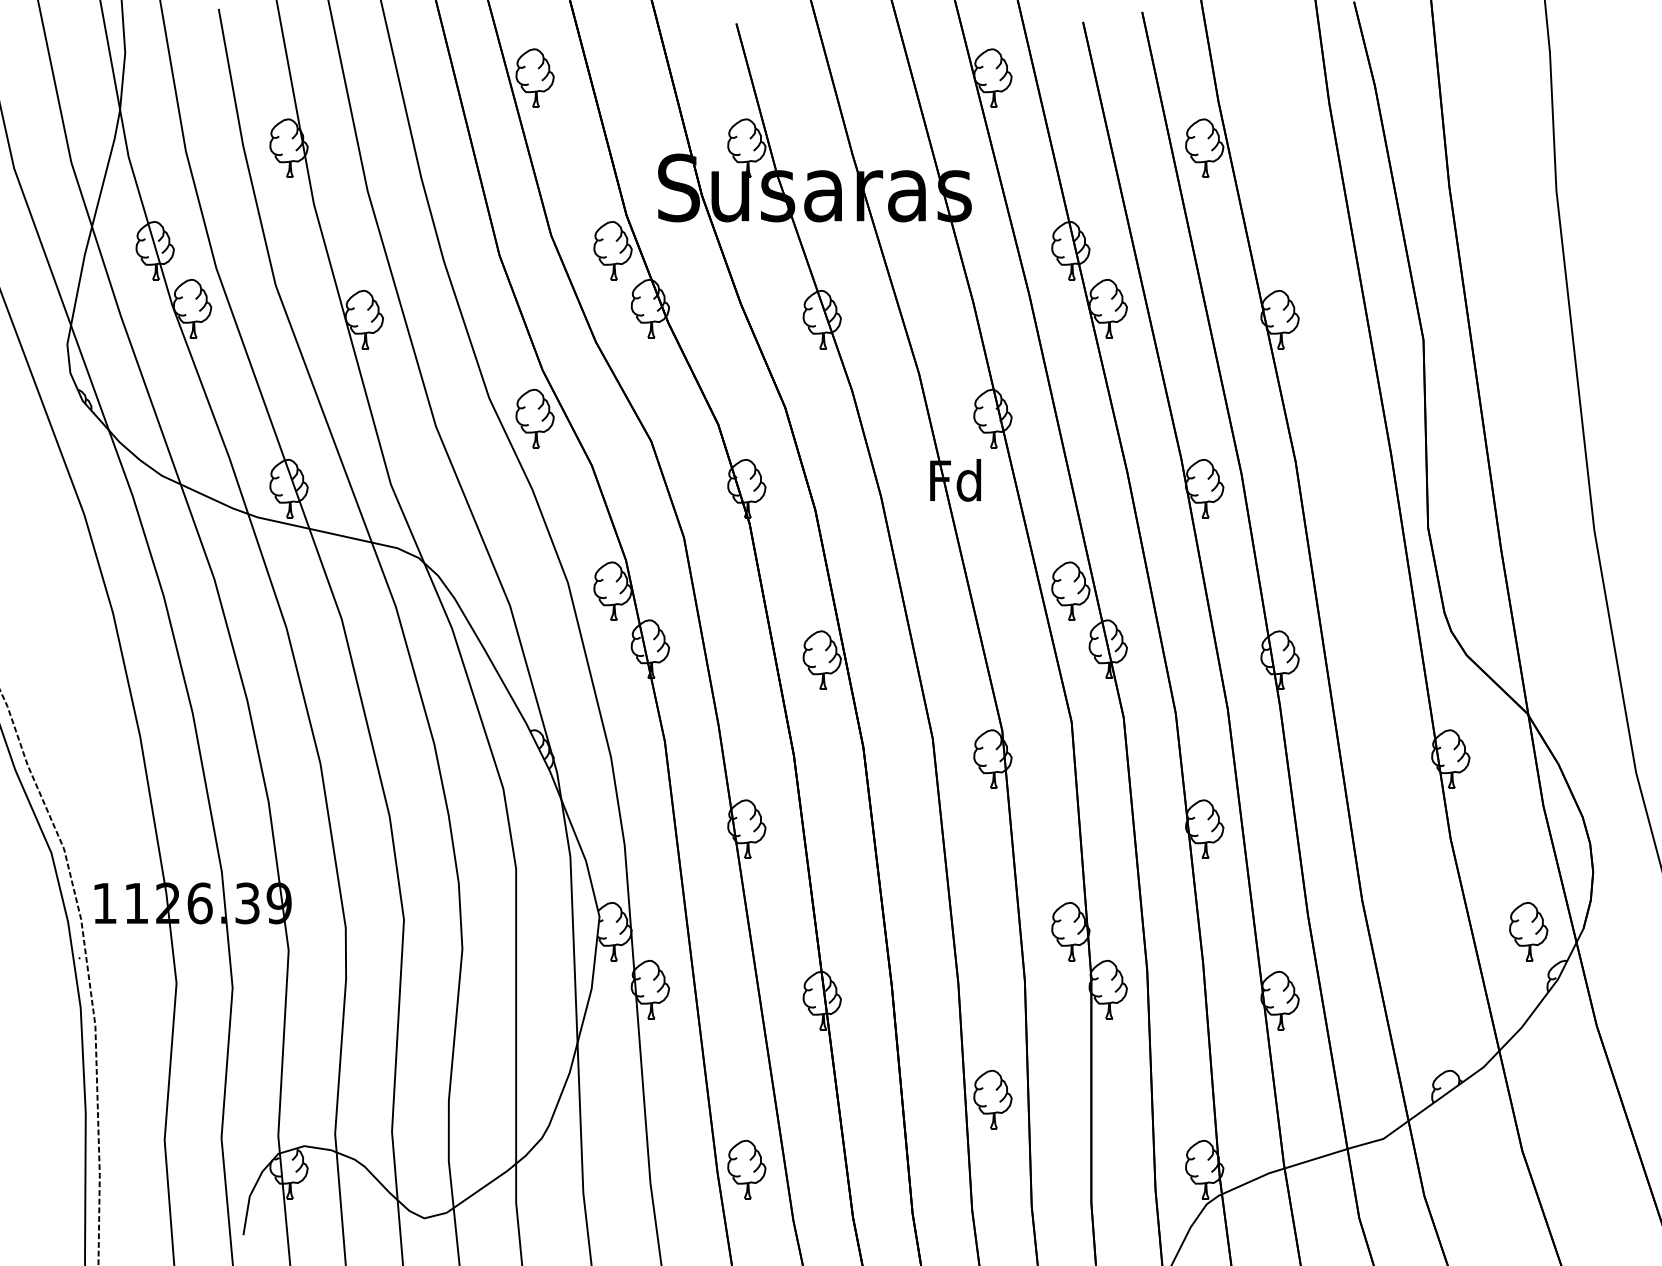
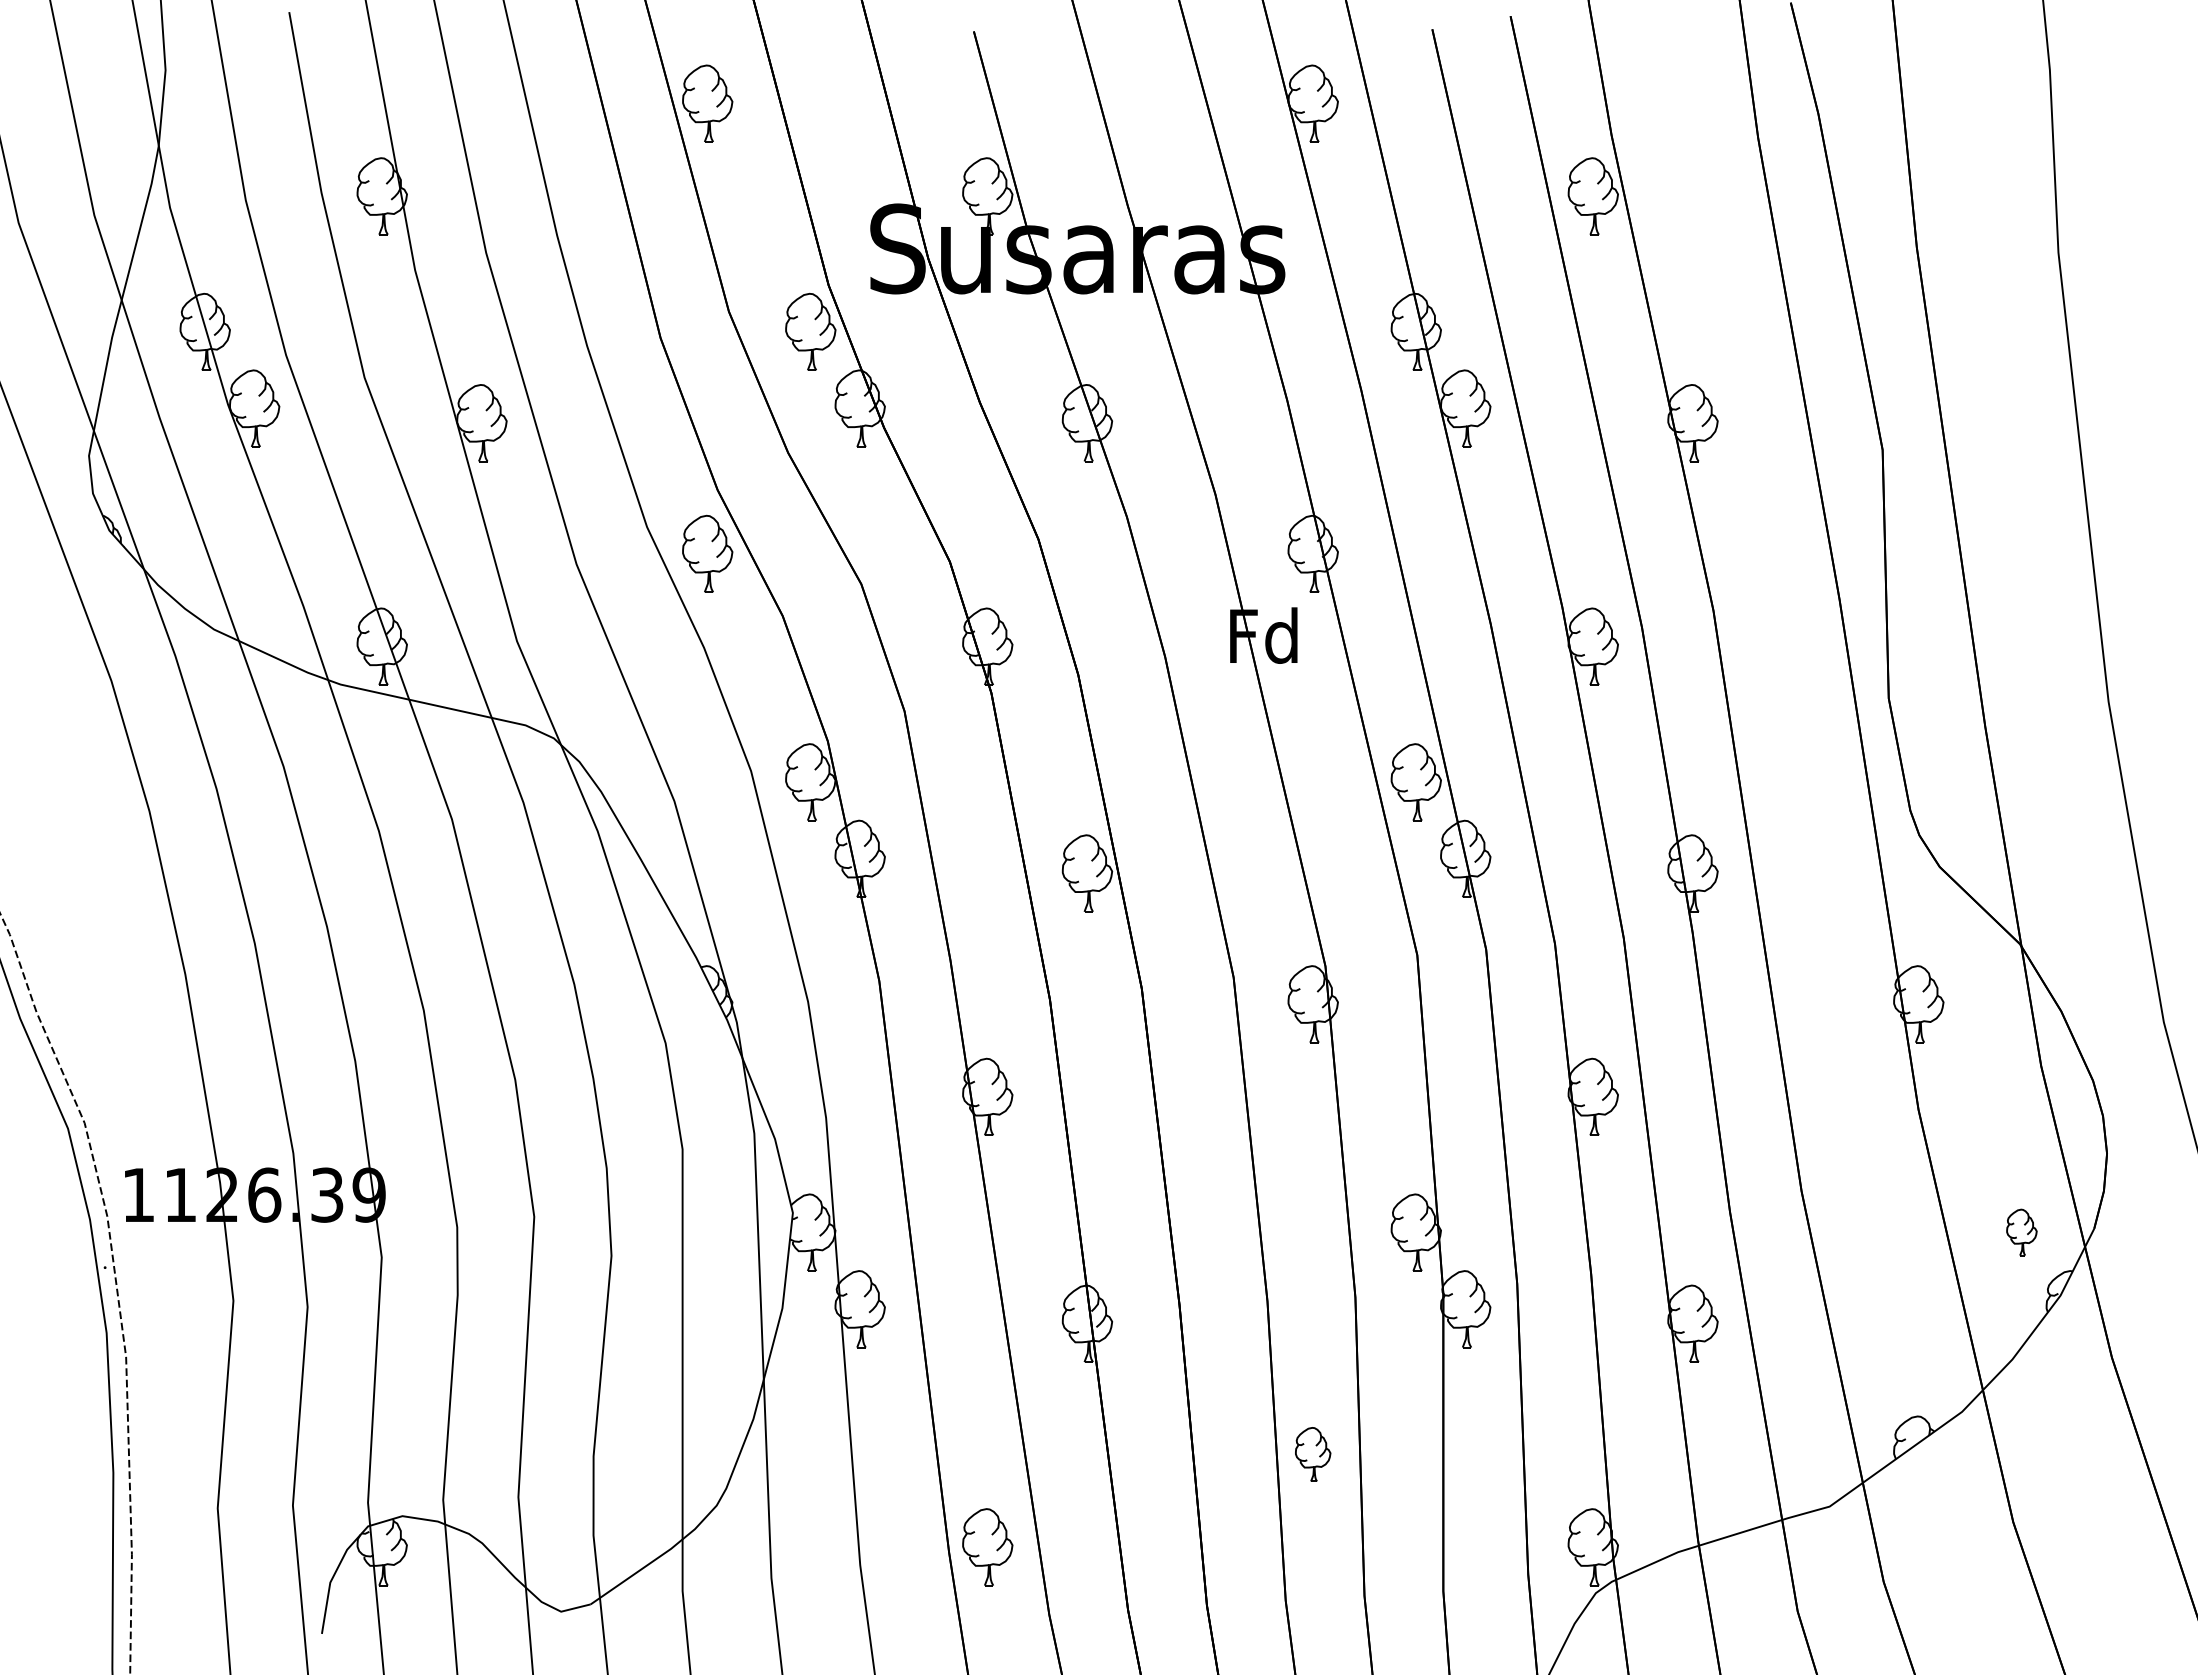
part: (1528, 931) -> (2021, 1232), size x0.6
part: (992, 1099) -> (1312, 1454), size x0.7

